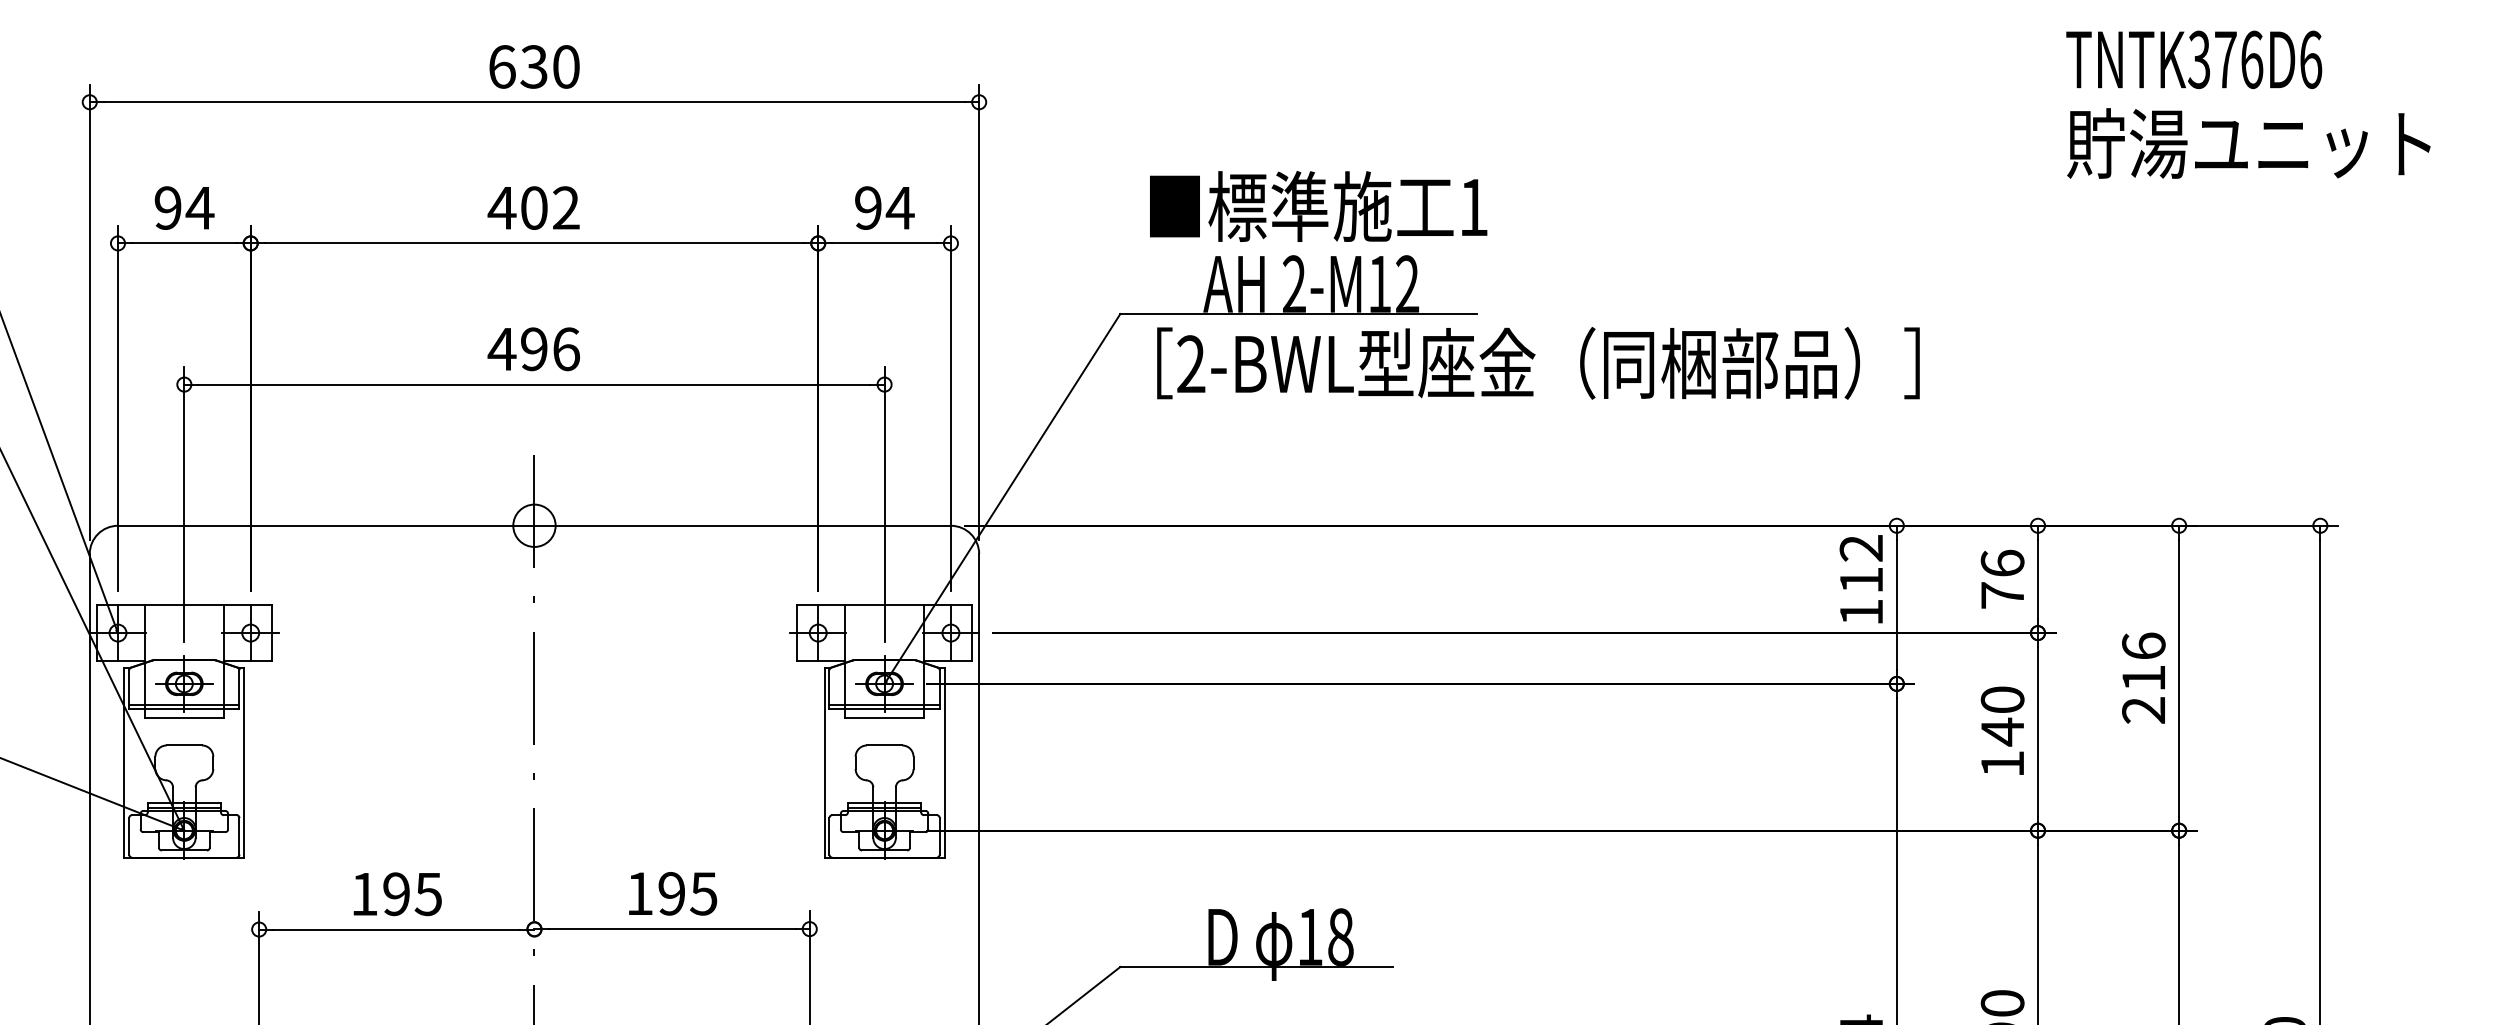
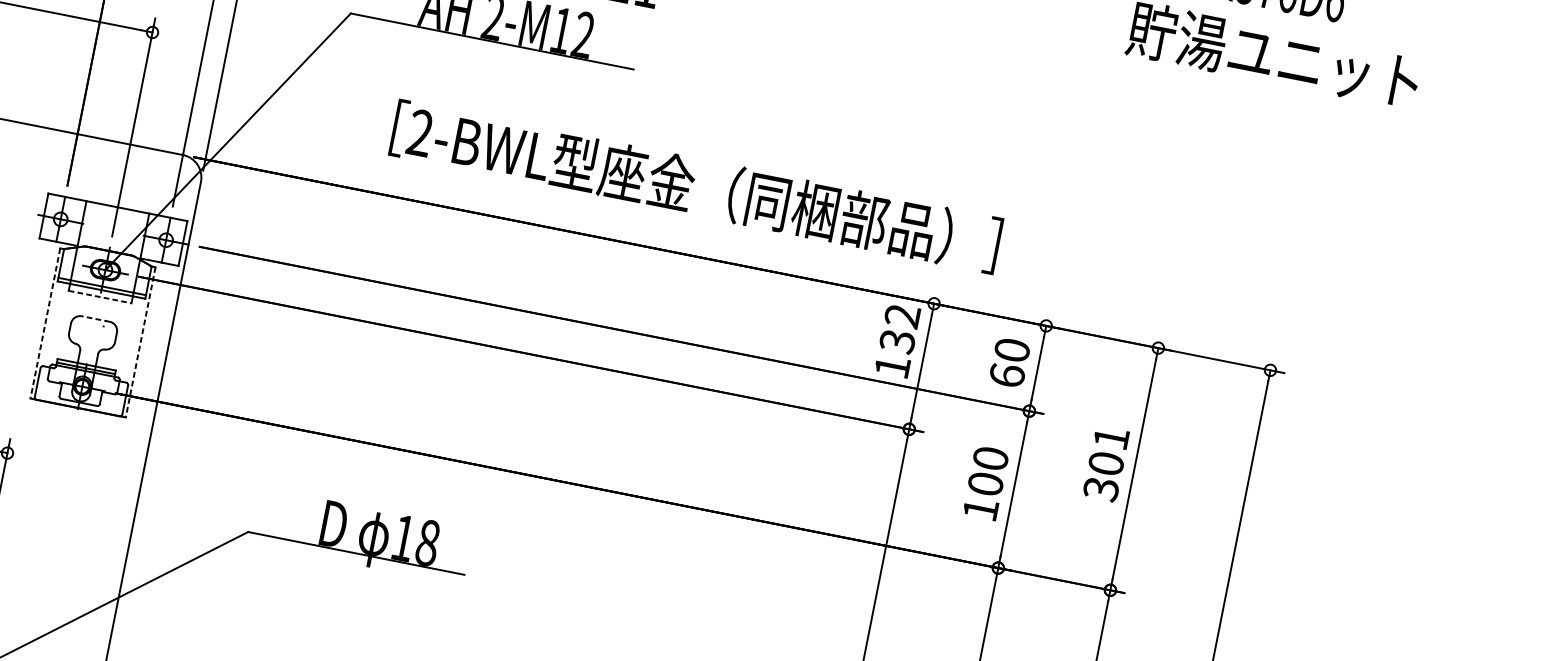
text: (1538, 363) -> (696, 187), moved
text: (2002, 578) -> (1009, 362), 76 -> 60
text: (1861, 580) -> (897, 341), 112 -> 132
text: (2143, 678) -> (1106, 463), 216 -> 301
line: (884, 717) -> (100, 296), solid -> dashed
text: (2002, 731) -> (985, 483), 140 -> 100
line: (884, 745) -> (95, 319), solid -> dashed
line: (824, 762) -> (45, 323), solid -> dashed
line: (944, 762) -> (140, 341), solid -> dashed

